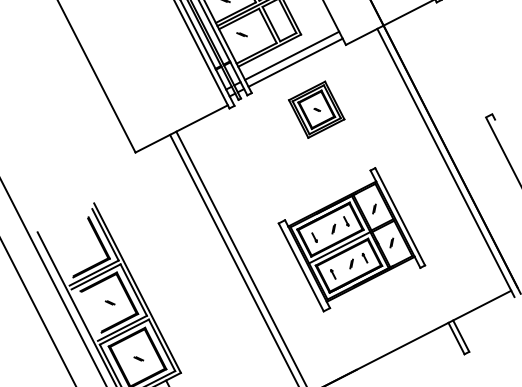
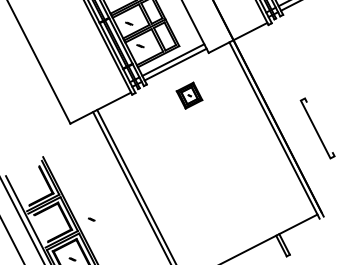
part: (316, 109) -> (189, 95), size x0.7
part: (351, 238) -> (212, 180), removed
part: (109, 302) -> (91, 219), moved

